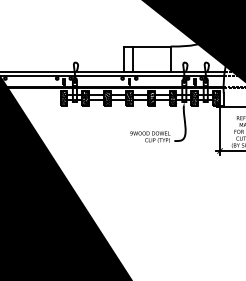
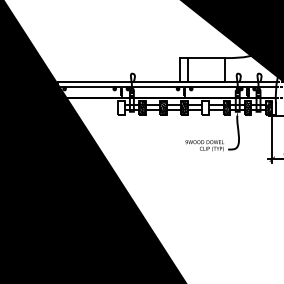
hatch: (64, 97) -> (121, 107), removed
hatch: (150, 97) -> (205, 107), removed

